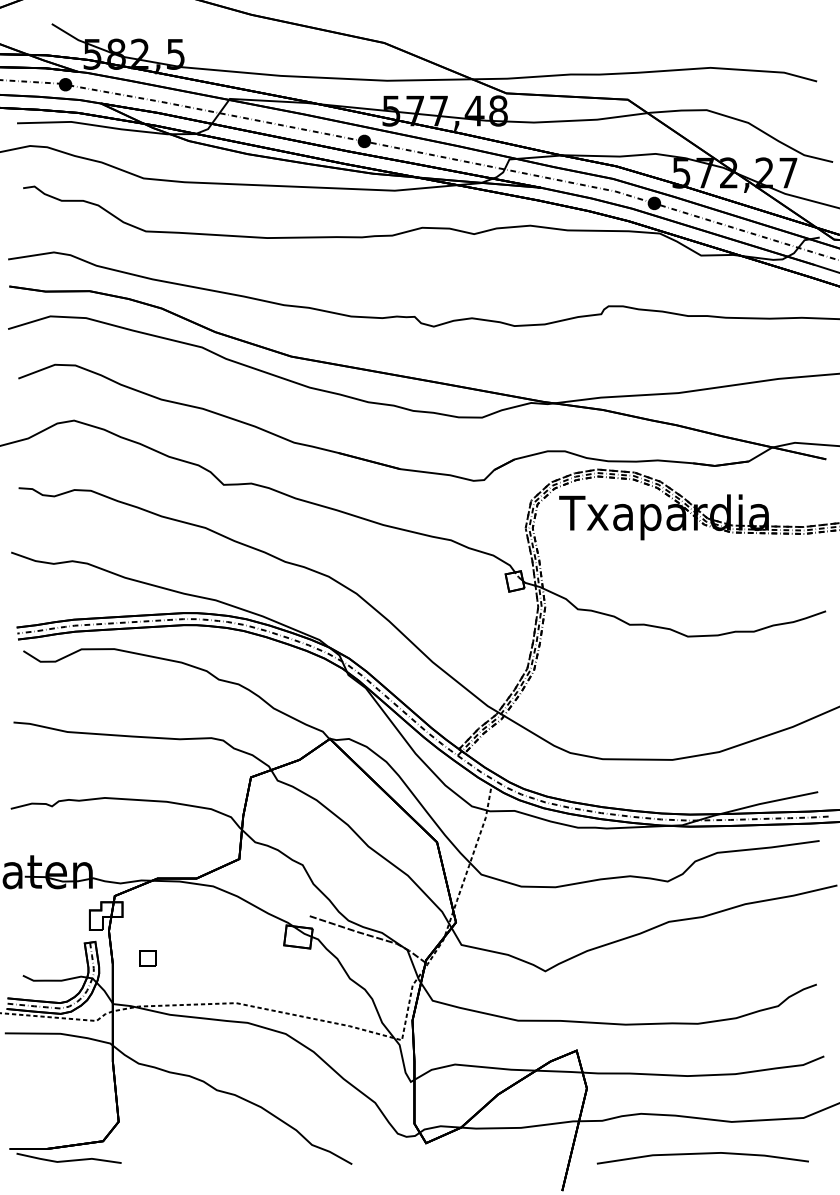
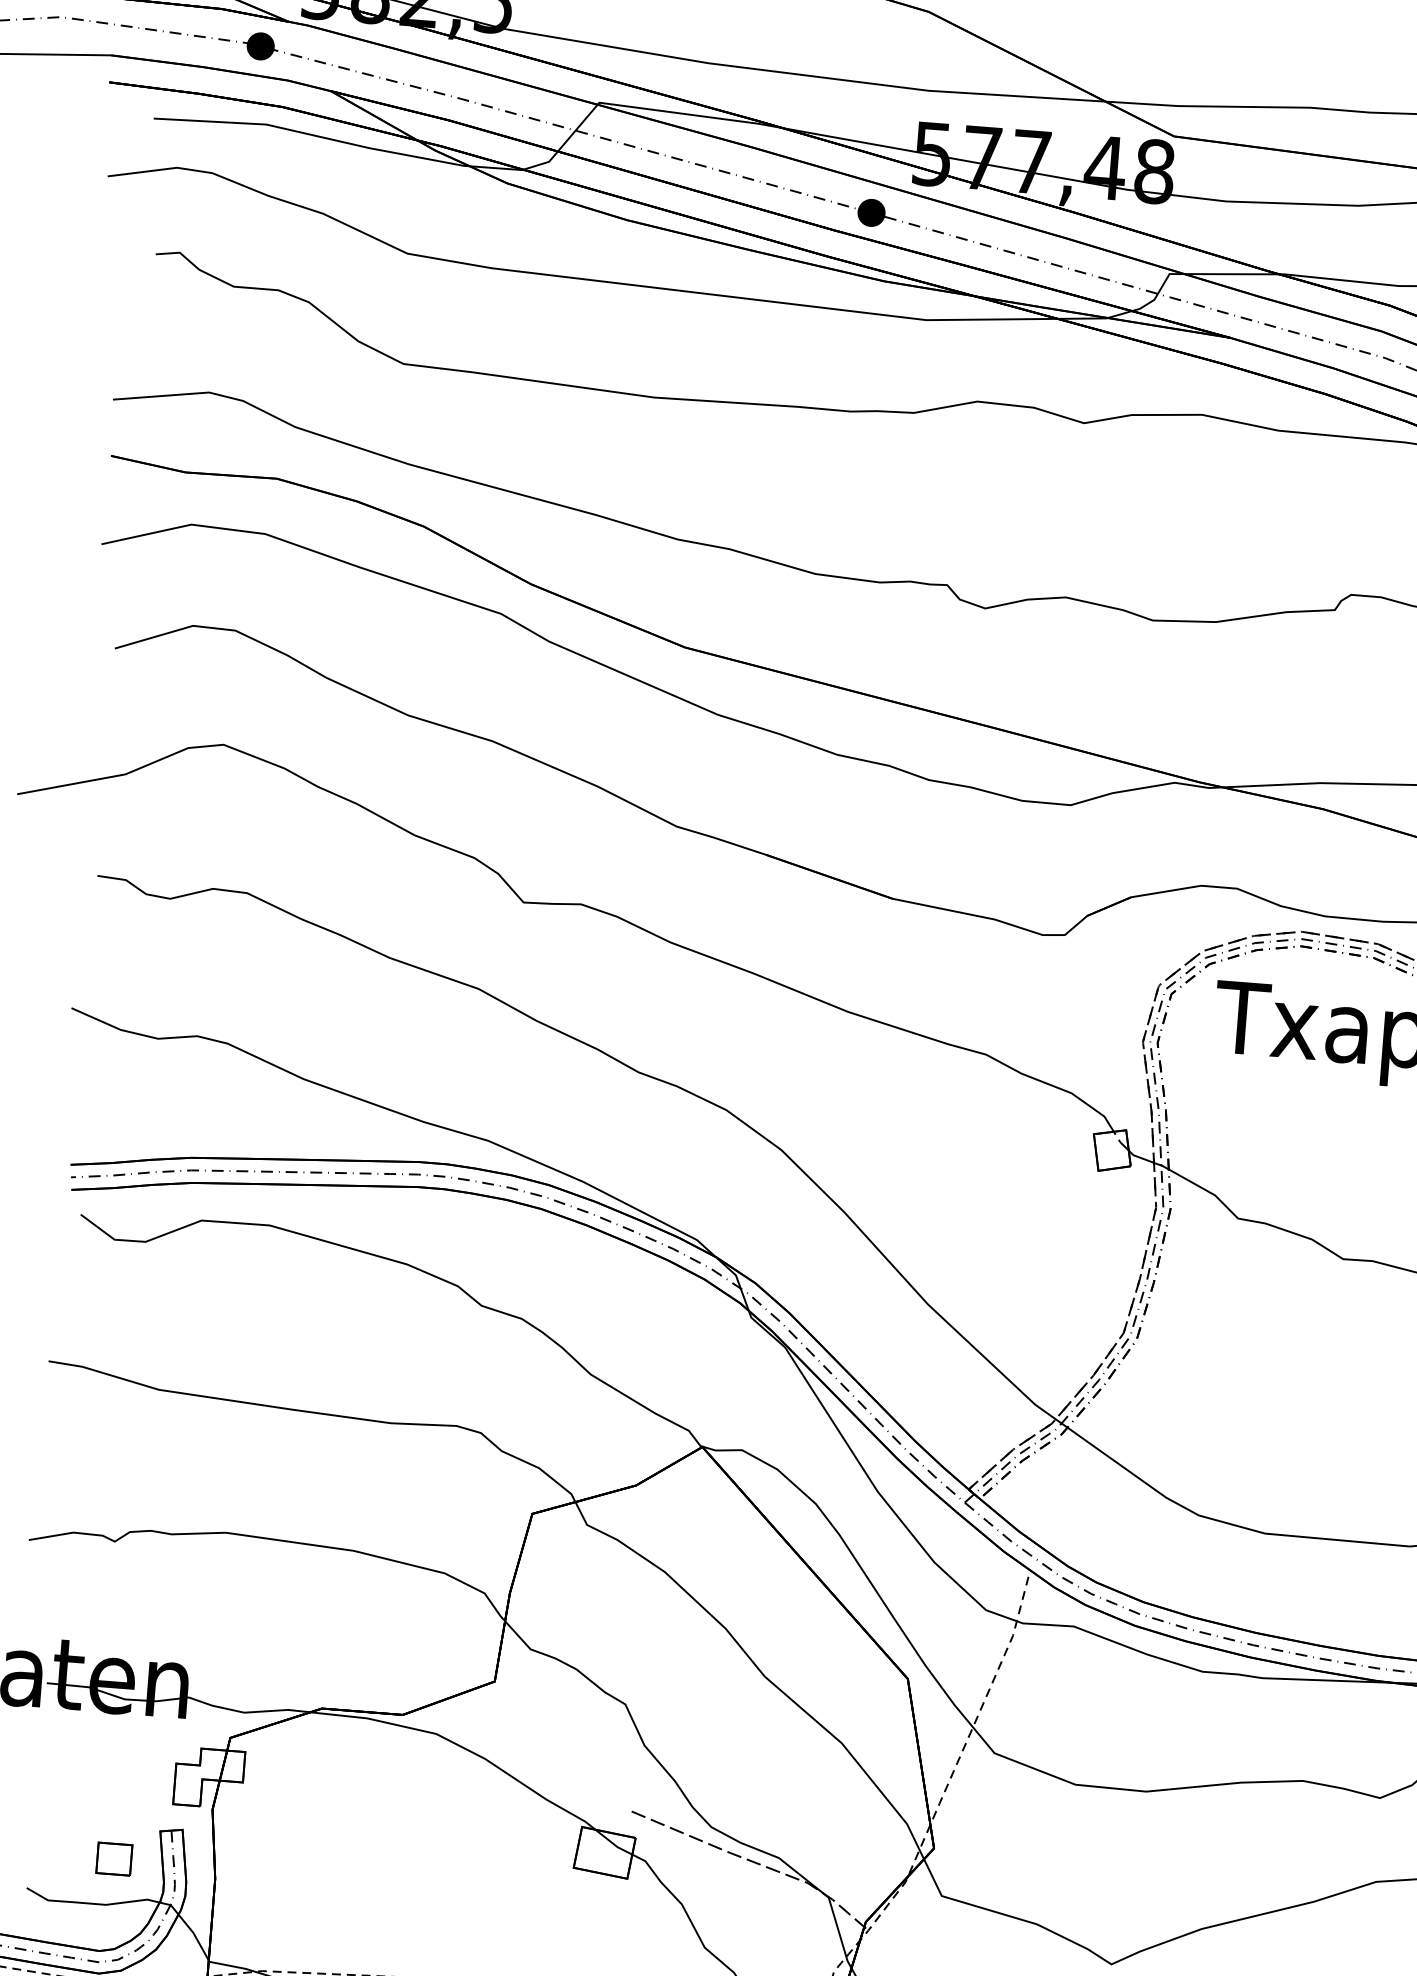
part: (147, 958) -> (113, 1859), moved

